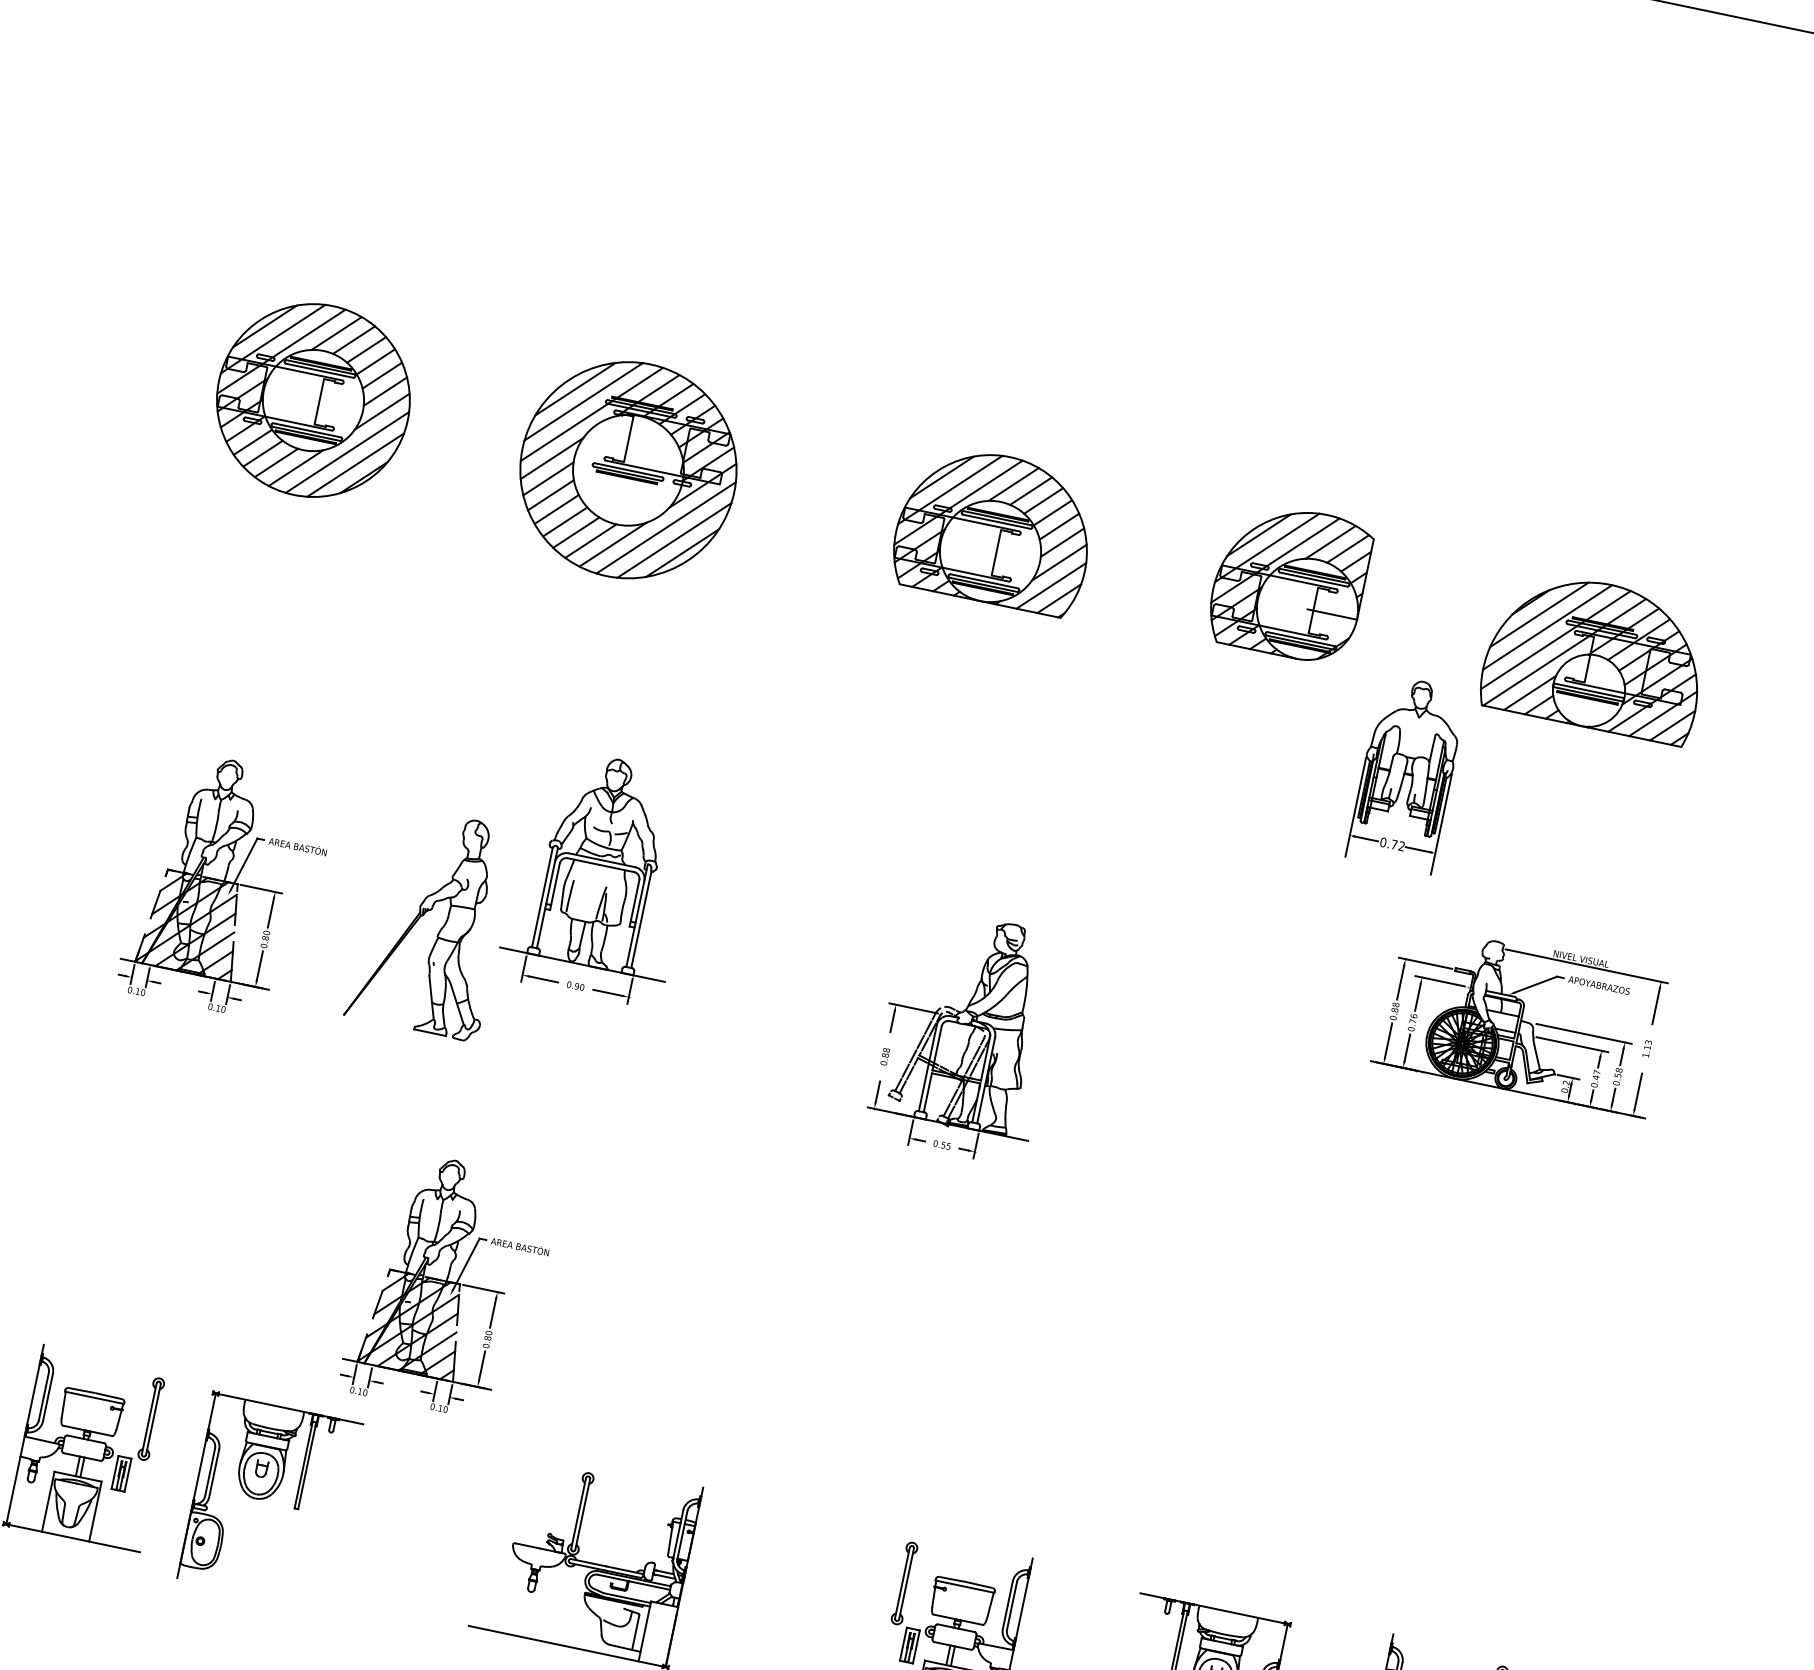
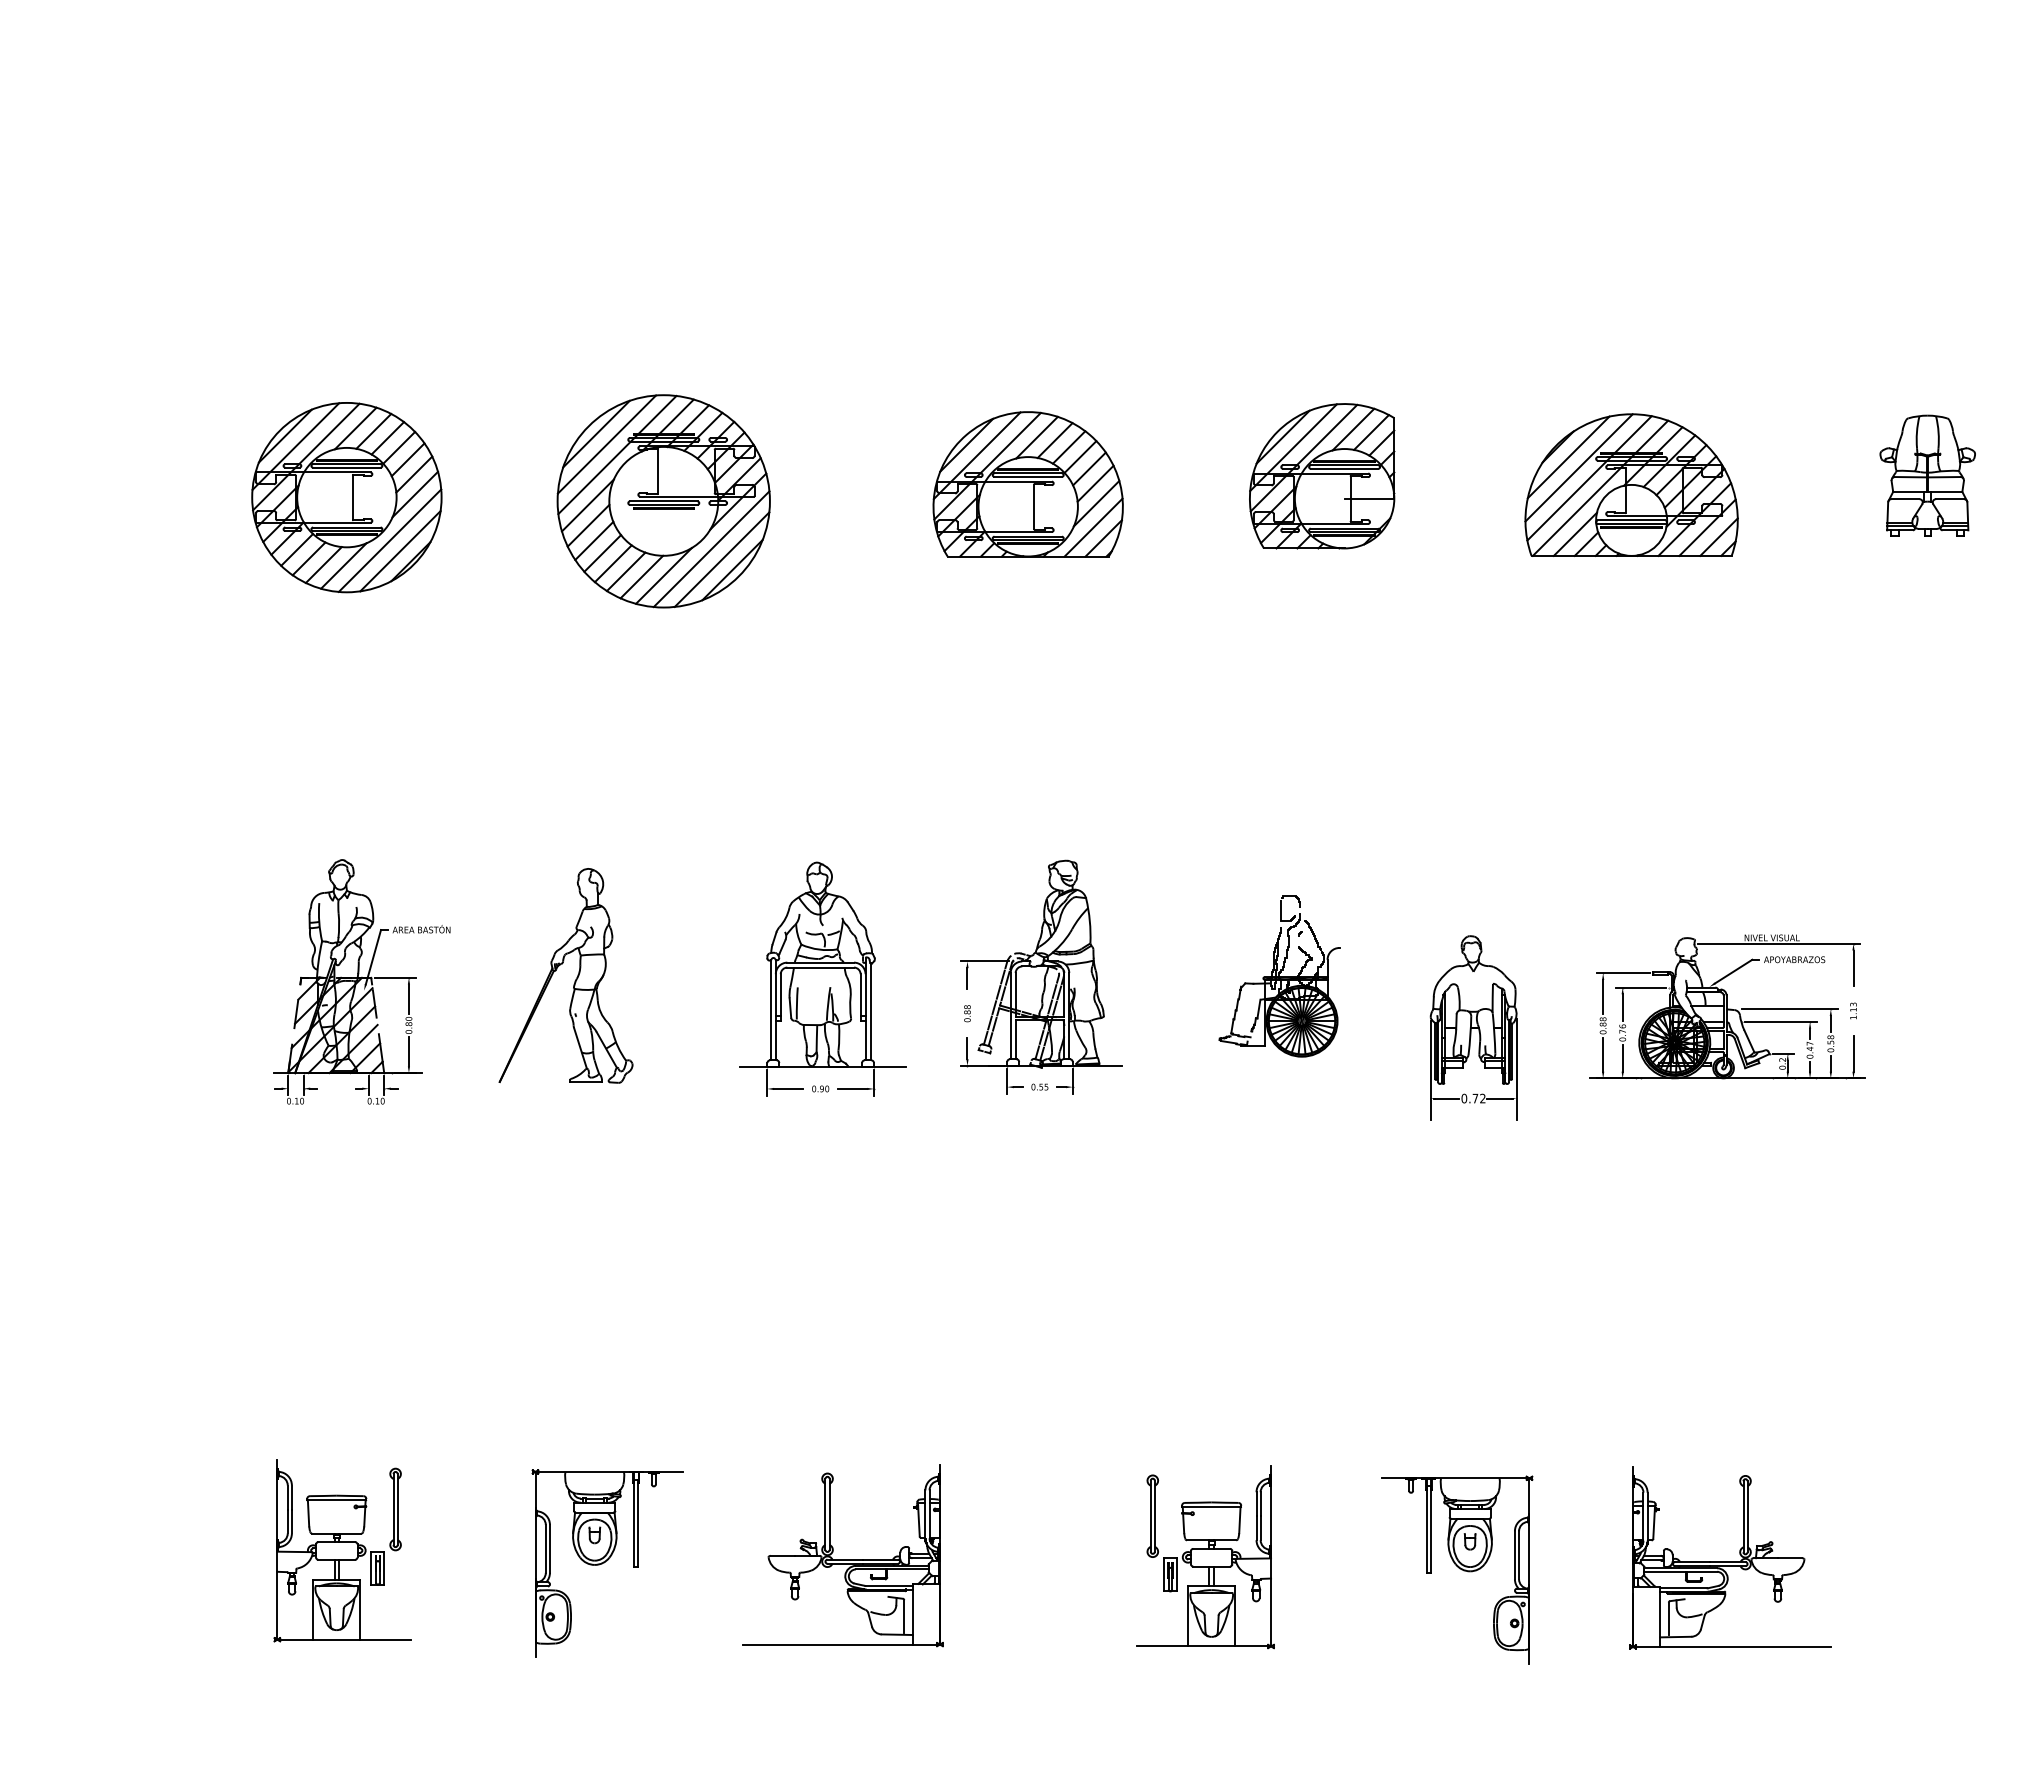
part: (1407, 773) -> (1473, 1027), moved
part: (600, 876) -> (822, 978), moved
part: (1522, 1018) -> (1727, 1006), moved
part: (966, 1035) -> (1041, 976), moved
part: (1143, 1071) -> (1279, 976), added
part: (449, 1285) -> (655, 1321), removed
part: (268, 1499) -> (607, 1563), moved

